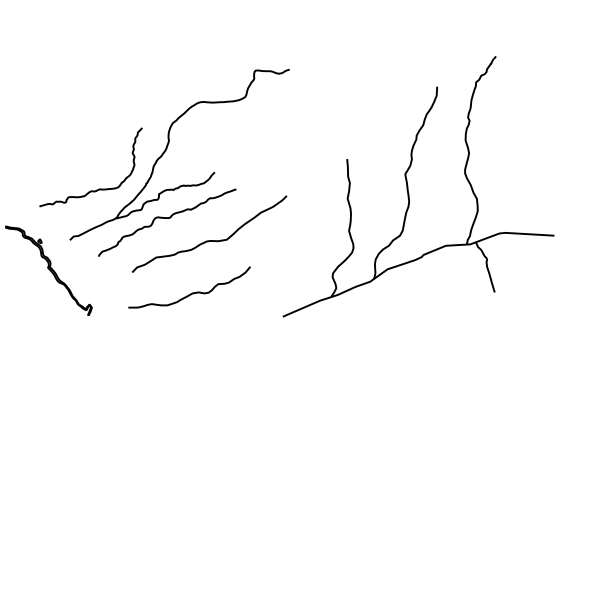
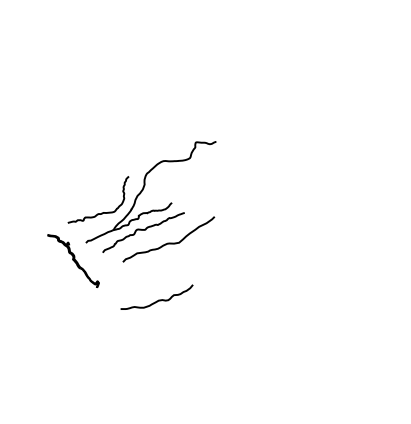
part: (417, 187) -> (292, 211), removed
curve: (192, 291) -> (158, 299), moved

